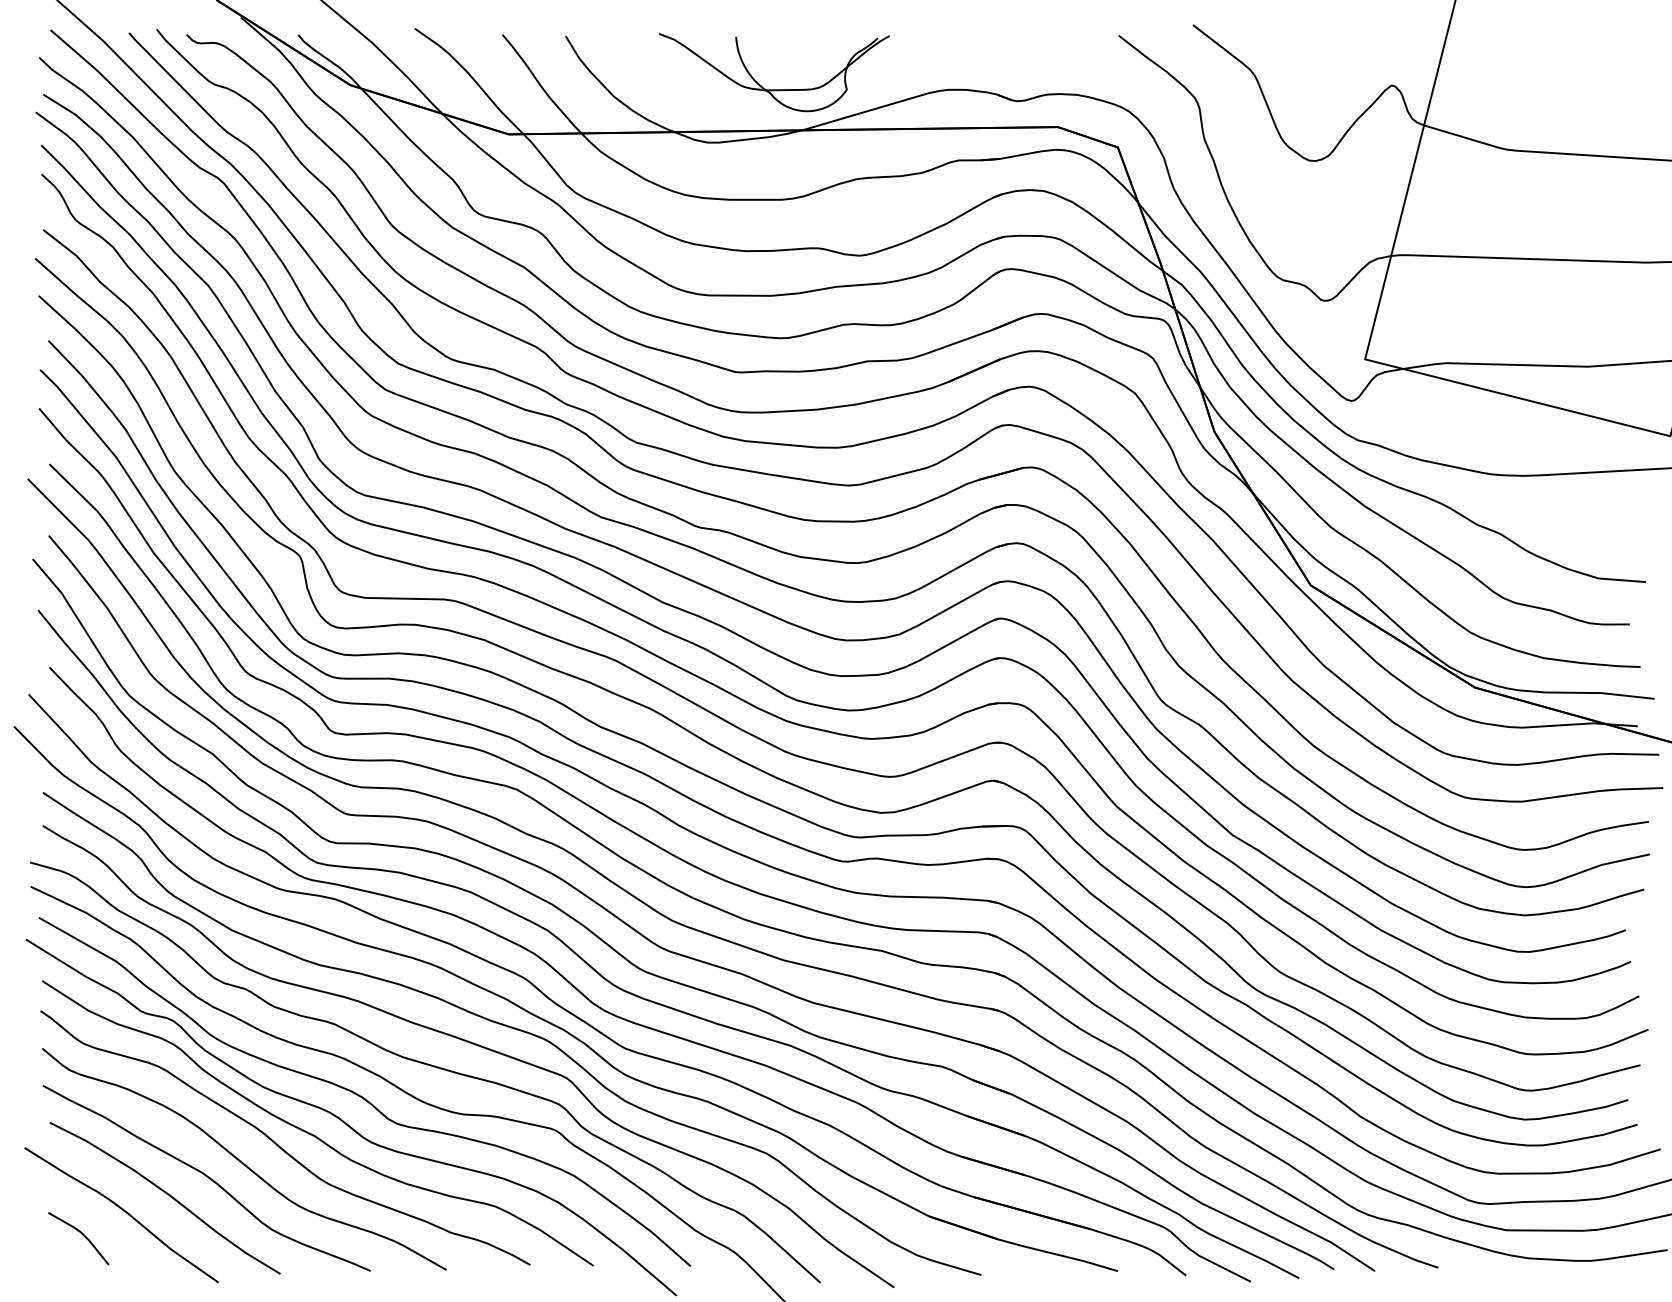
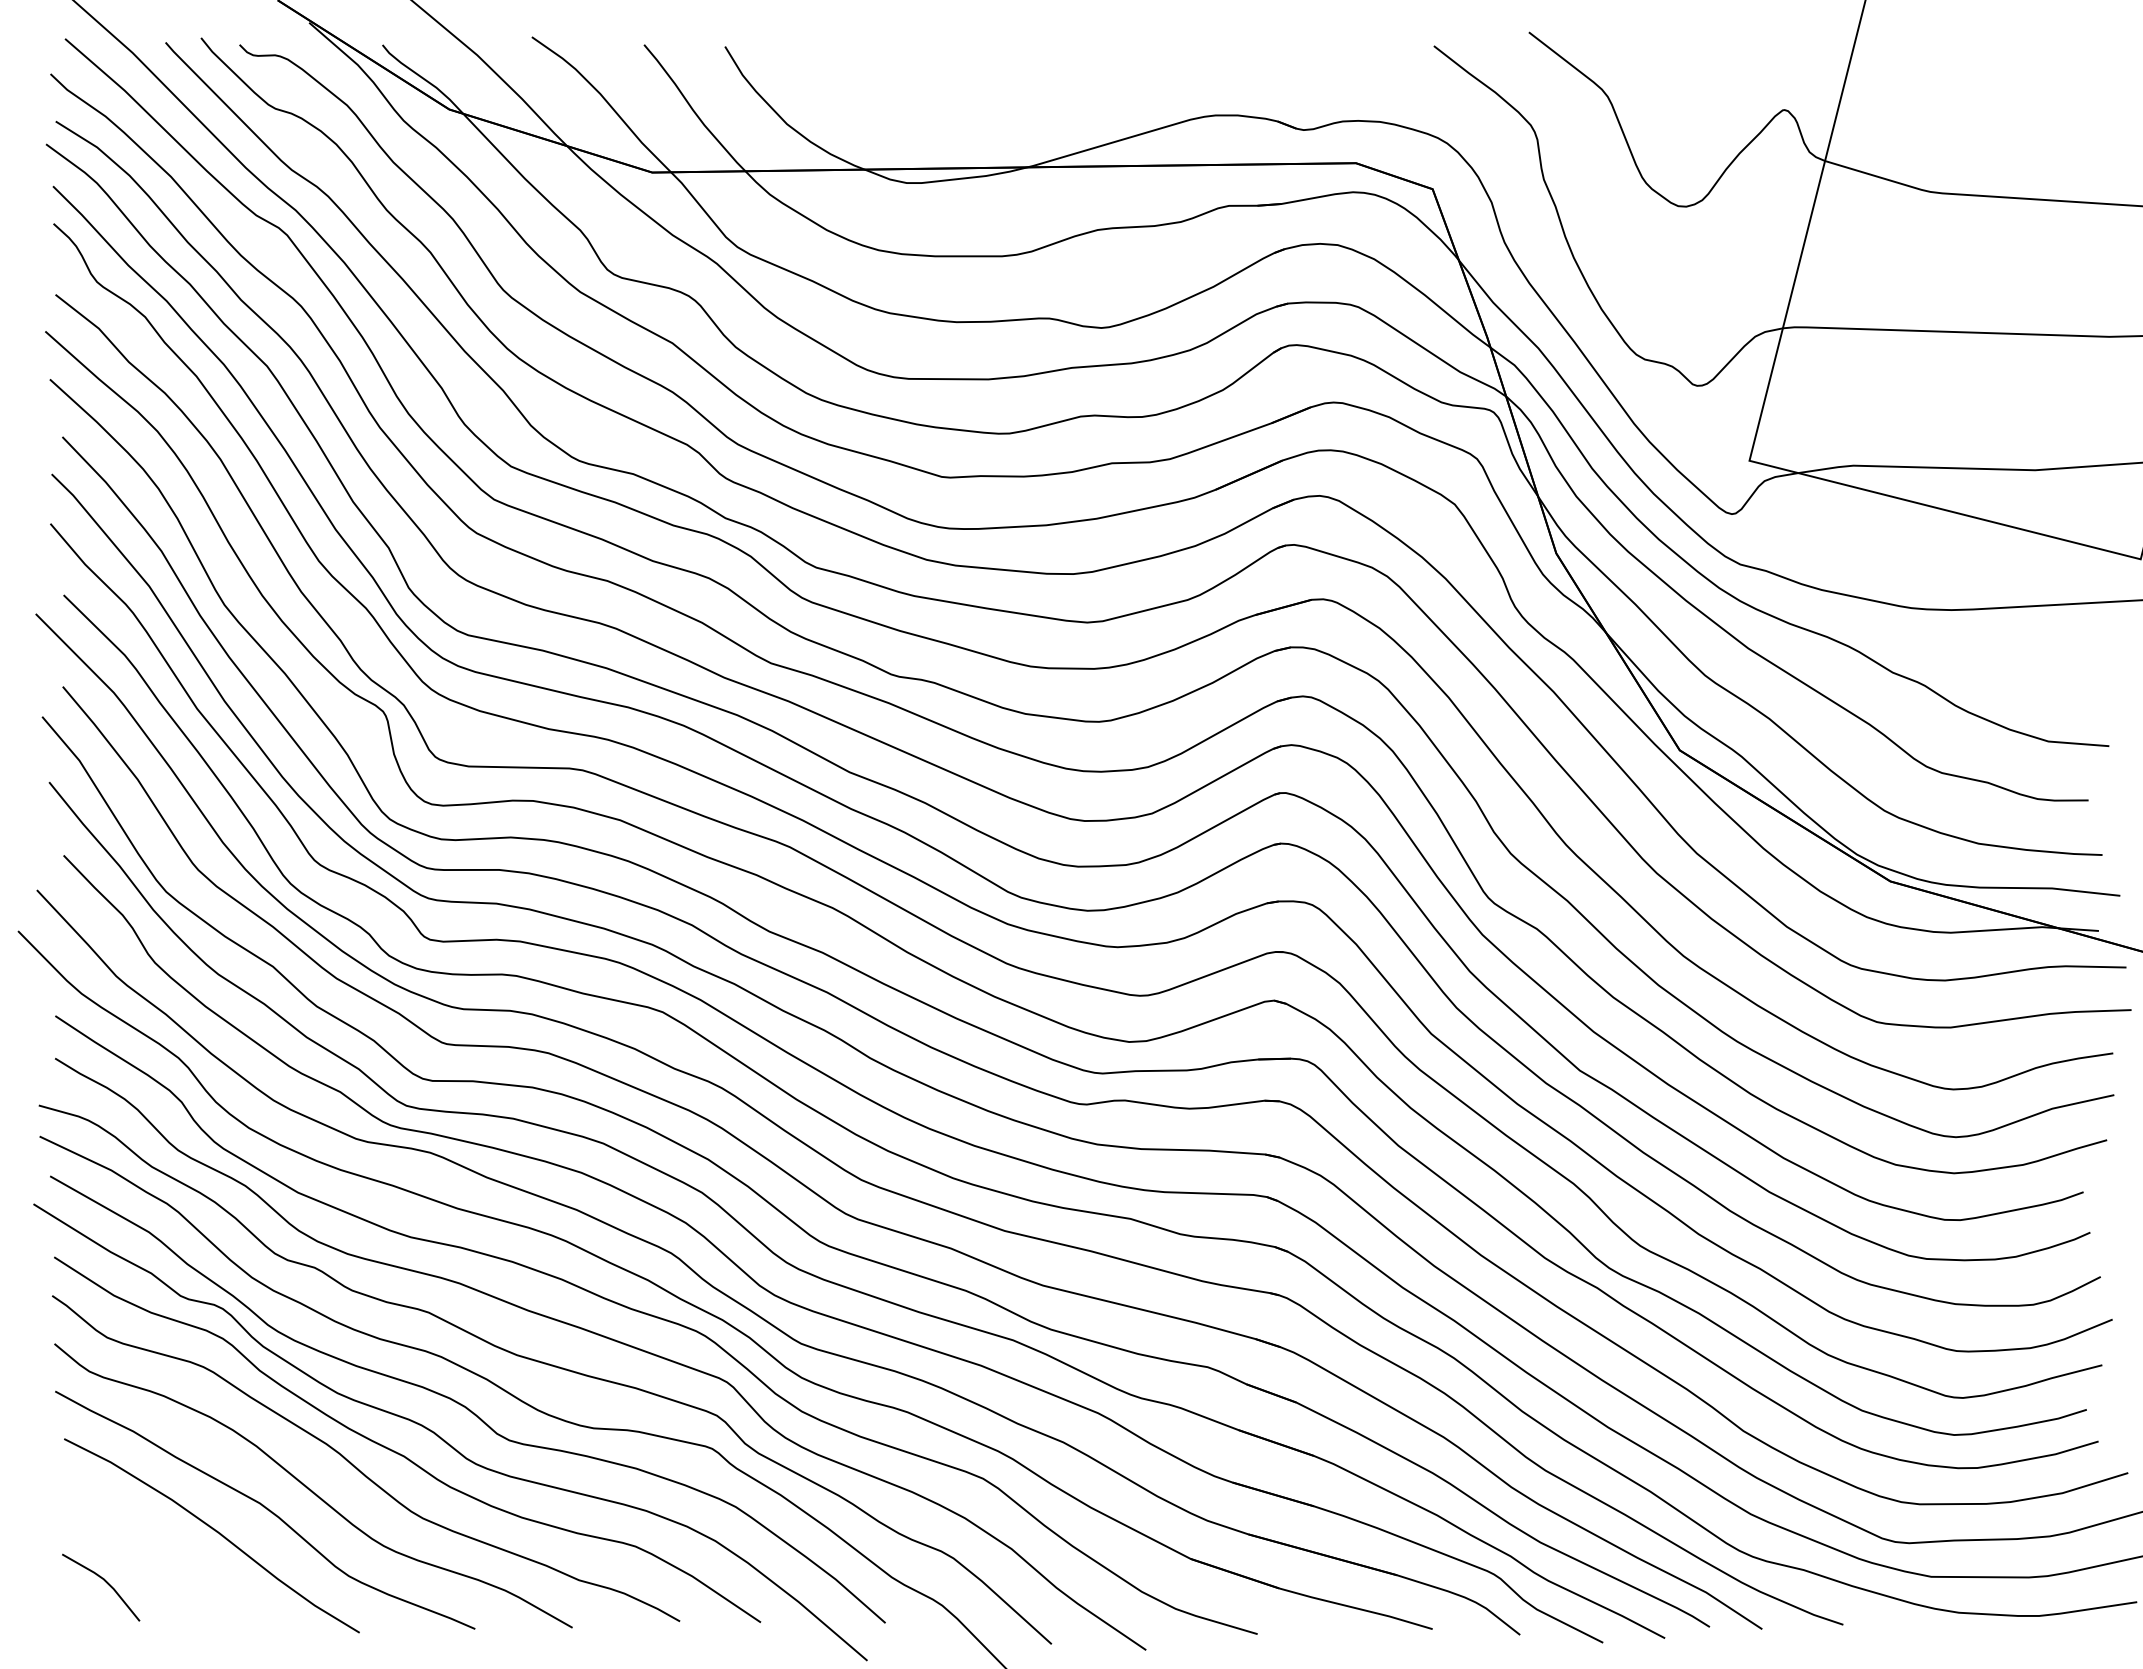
part: (774, 89) -> (992, 115), removed
curve: (123, 1211) -> (158, 1552), removed

